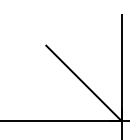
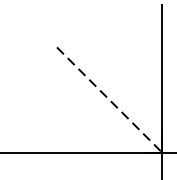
line: (83, 82) -> (109, 99), solid -> dashed

